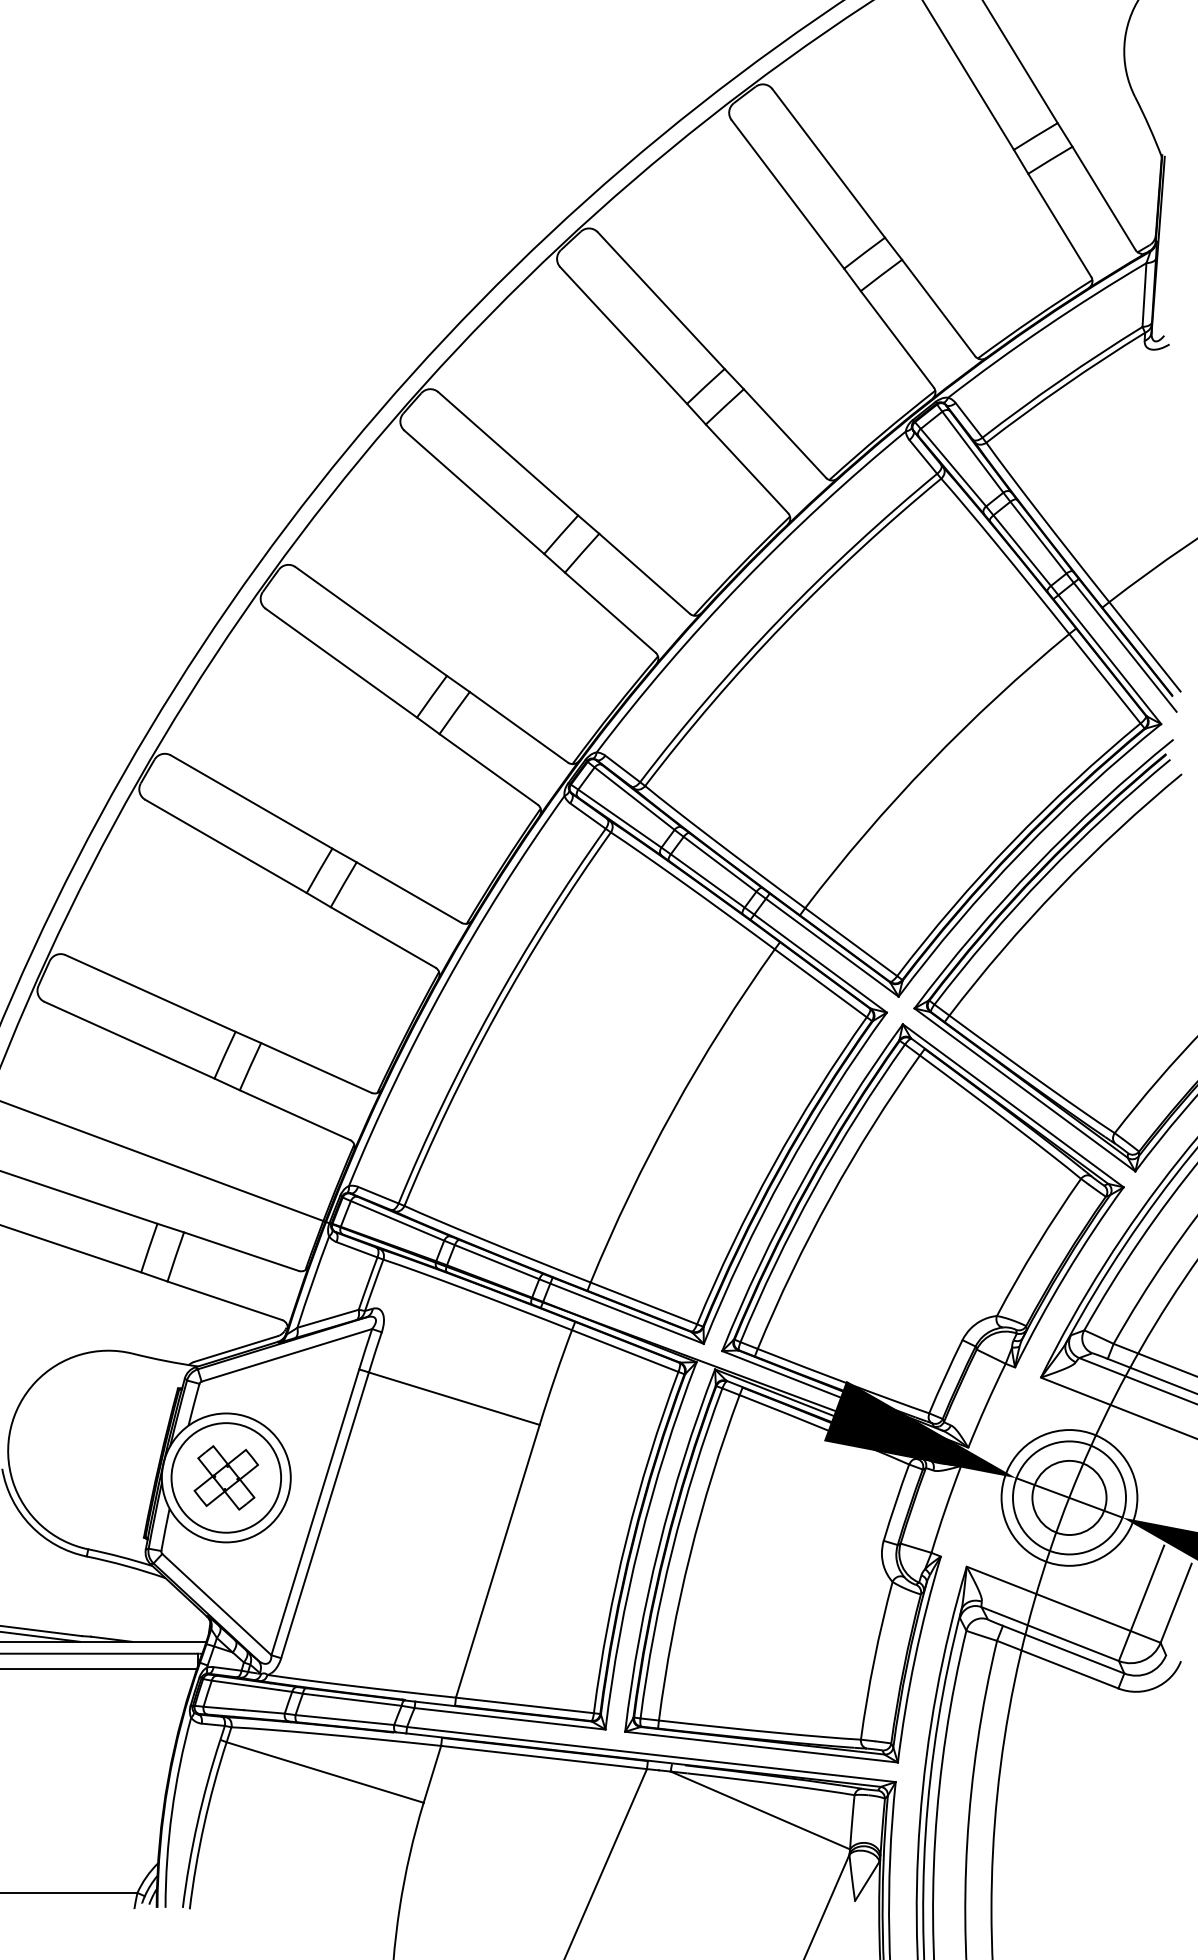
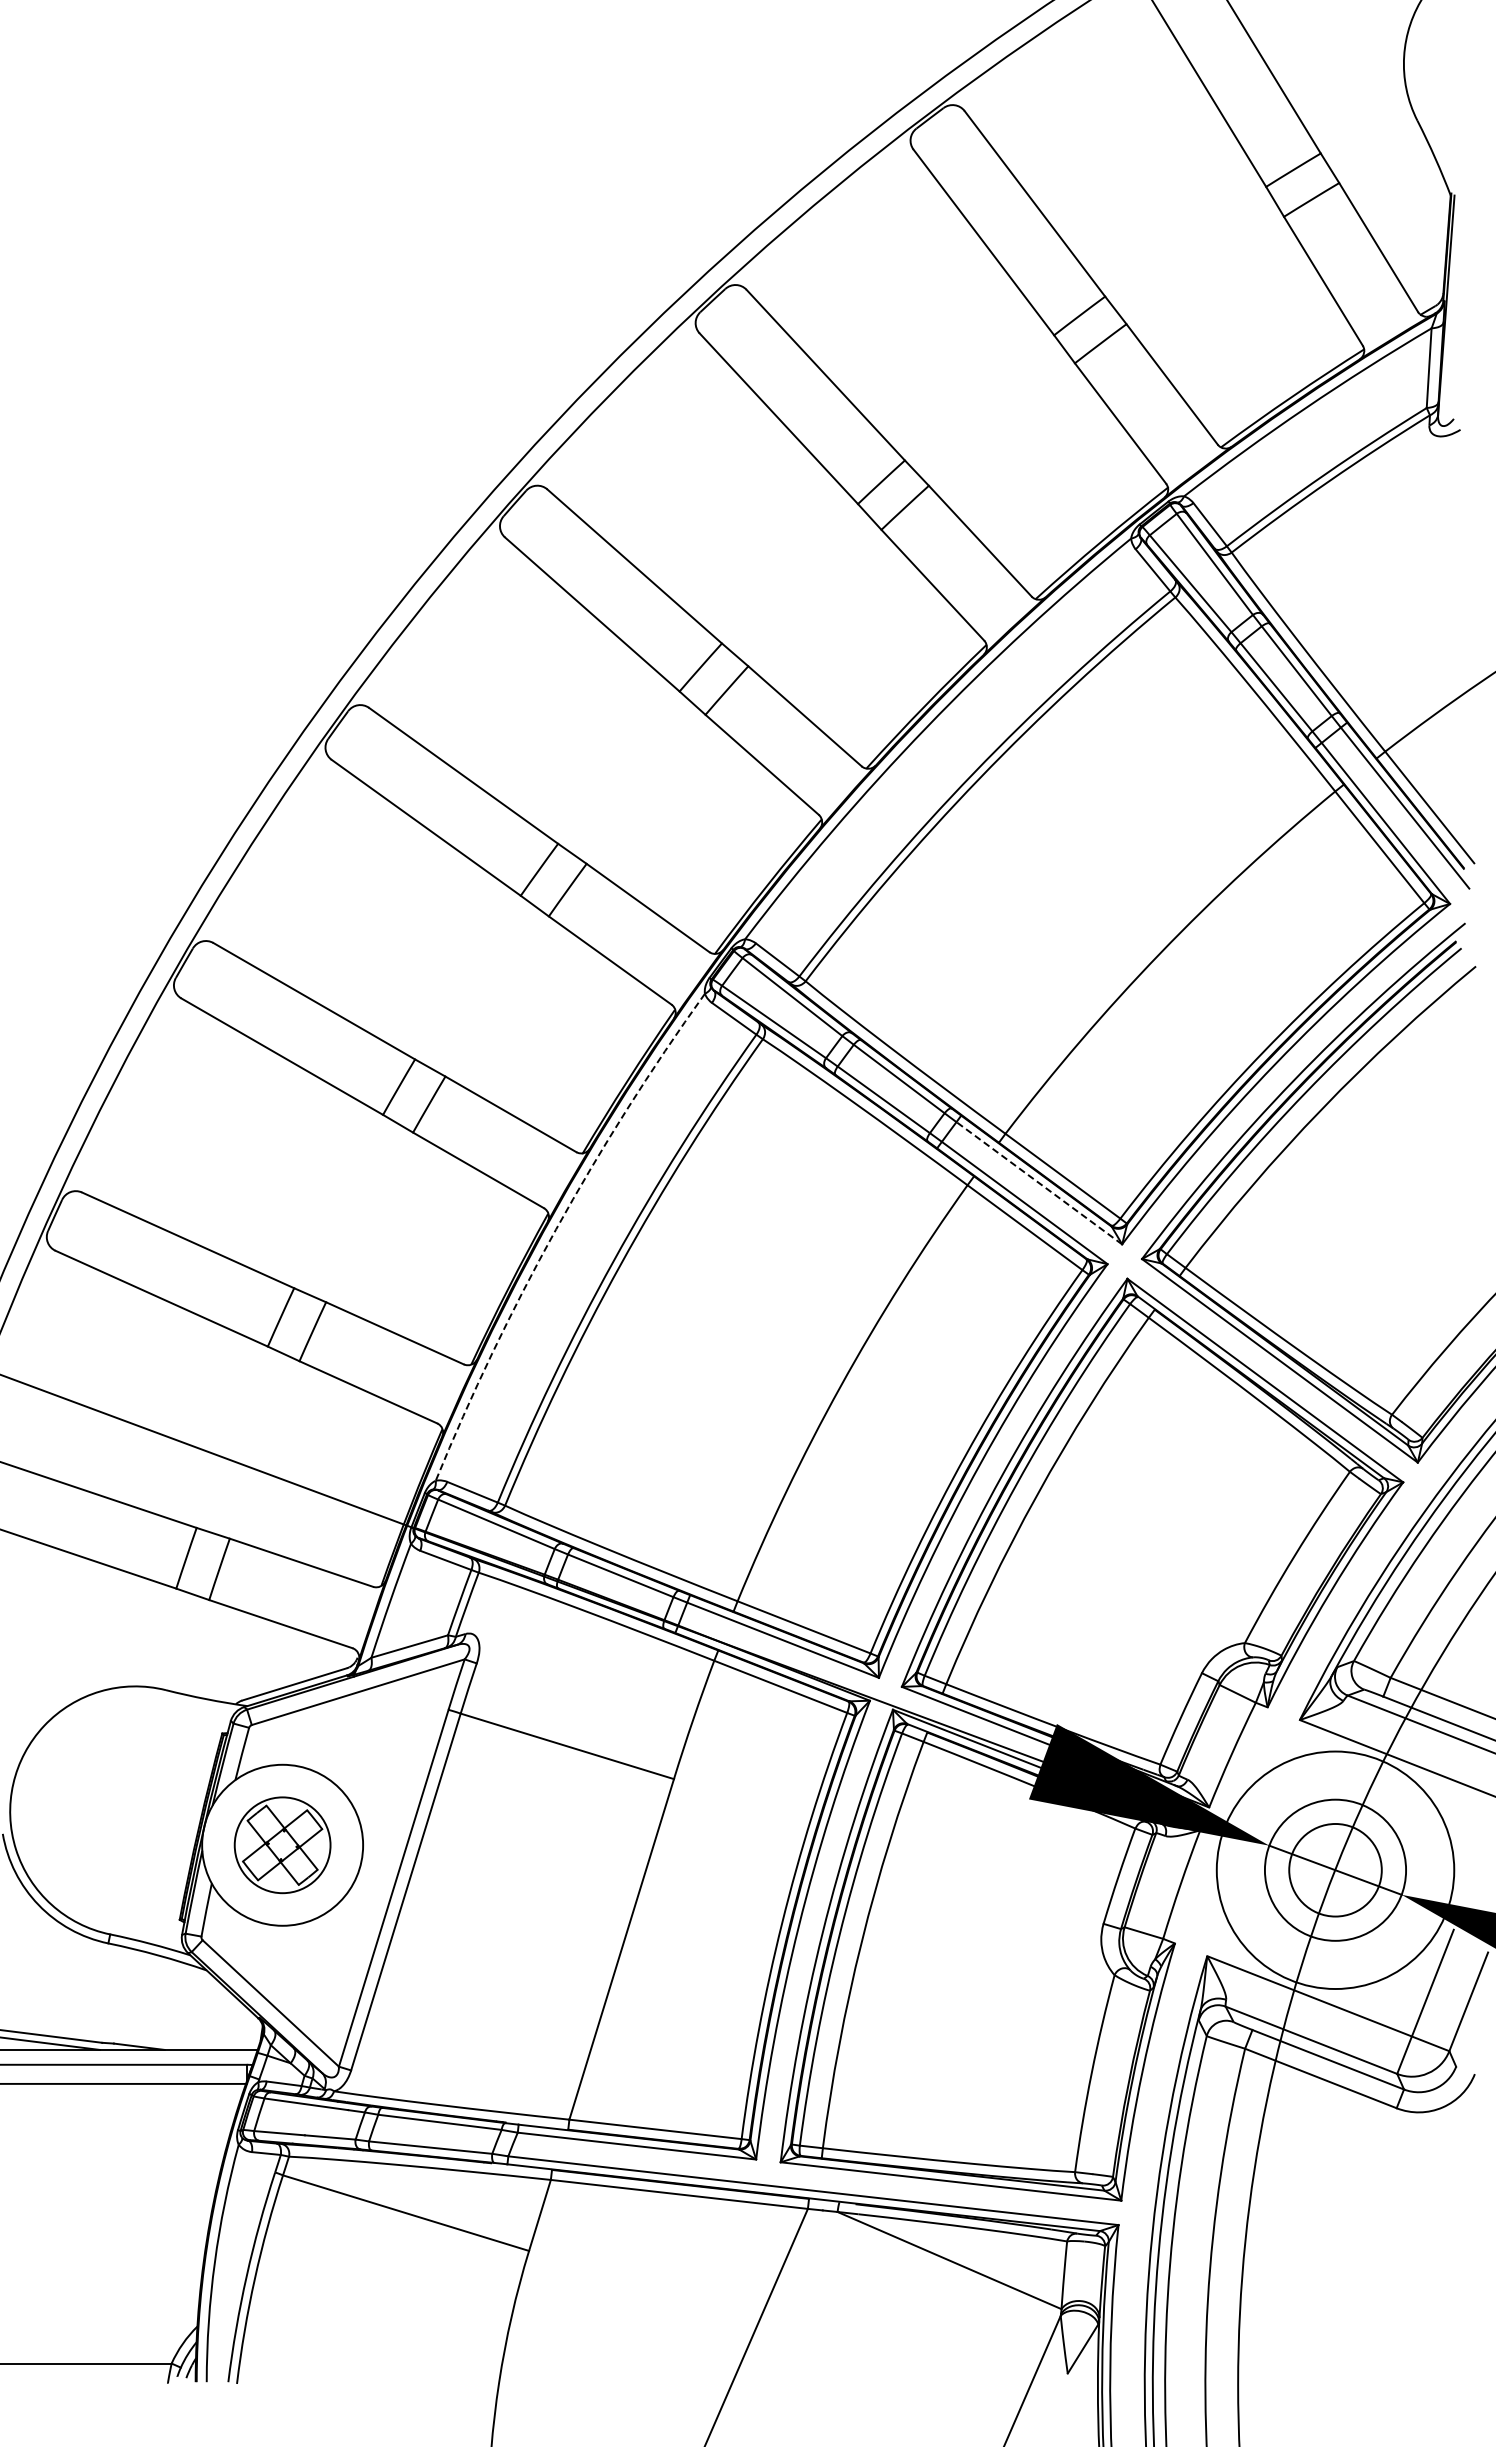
line: (832, 947) -> (1039, 1183), solid -> dashed
arc: (445, 984) -> (556, 1229), solid -> dashed
circle: (226, 1477) -> (282, 1844), size x0.7
circle: (1069, 1498) -> (1335, 1870), size x1.4

